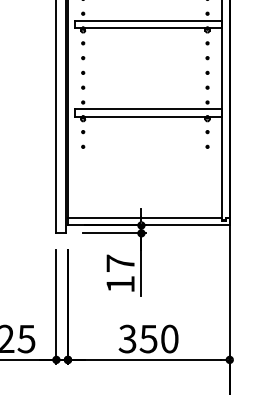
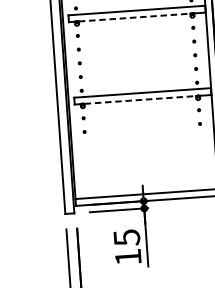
line: (145, 27) -> (134, 17), solid -> dashed
line: (145, 116) -> (140, 99), solid -> dashed
text: (120, 263) -> (126, 237), 17 -> 15

